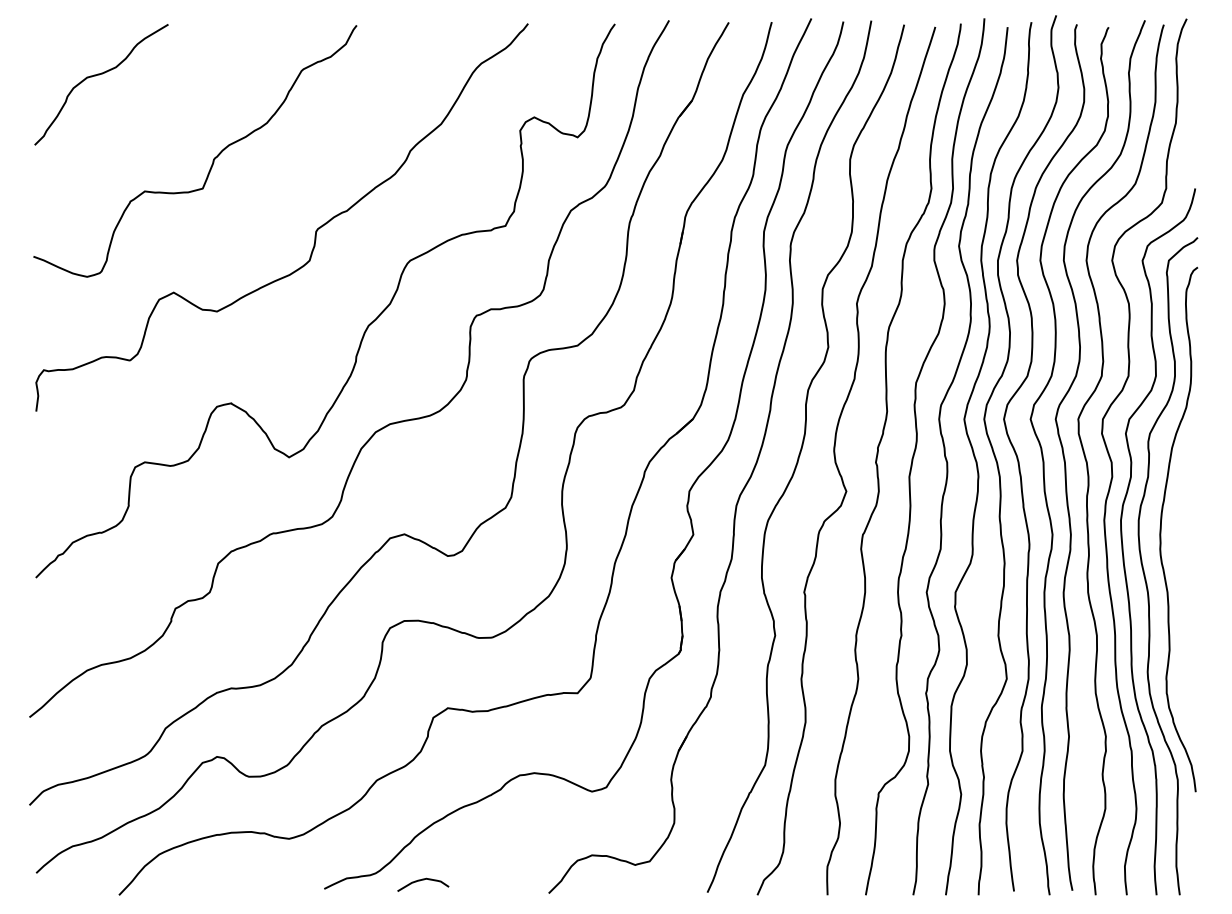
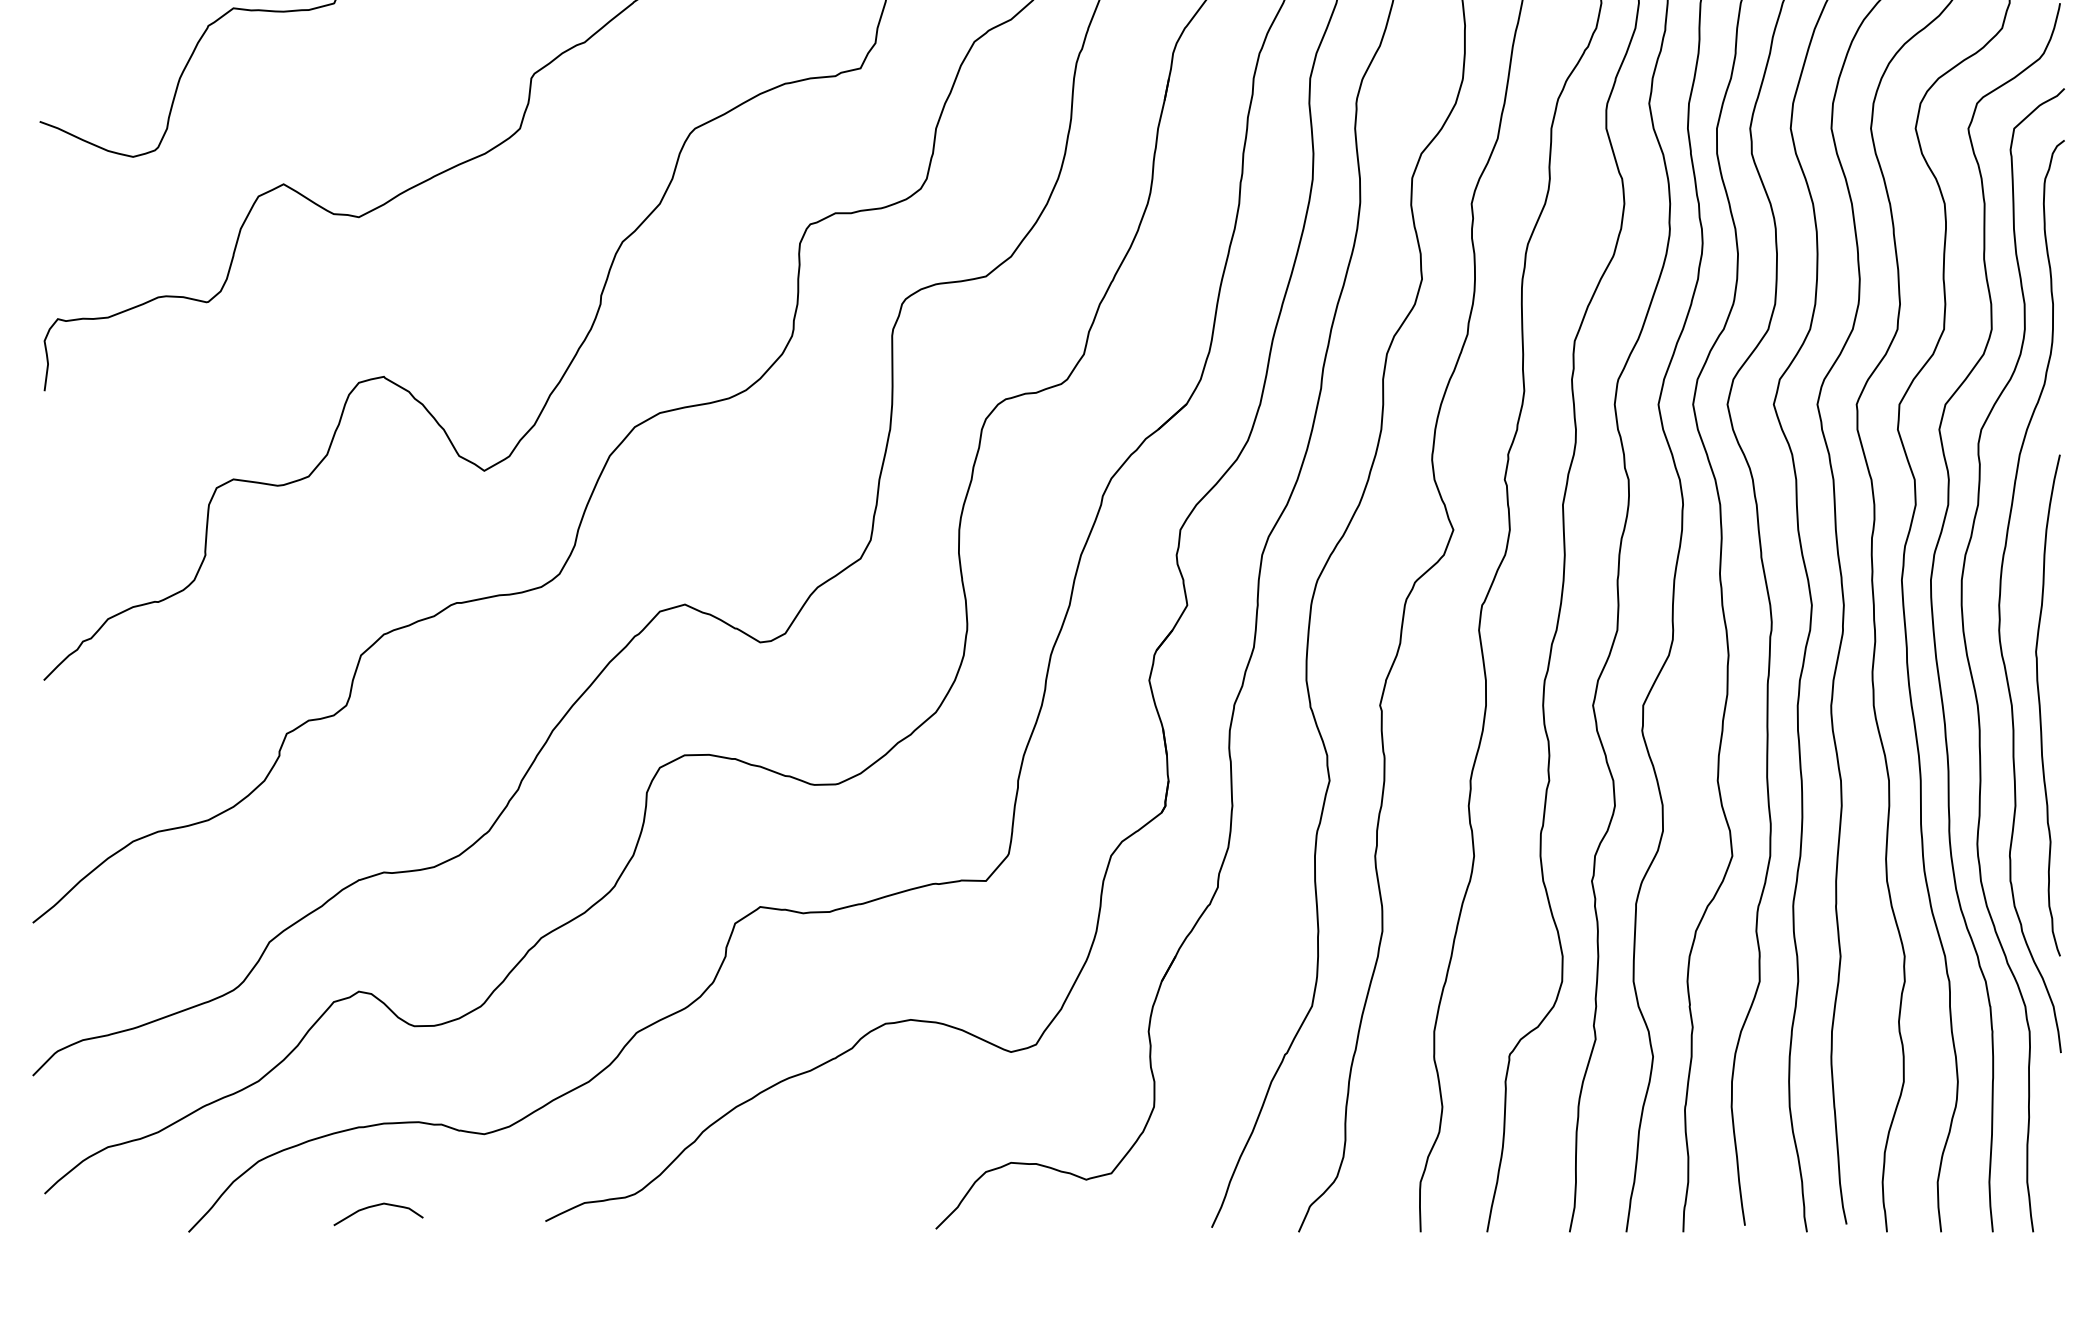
curve: (1184, 592) -> (2041, 705), added
curve: (423, 880) -> (378, 1206), moved

